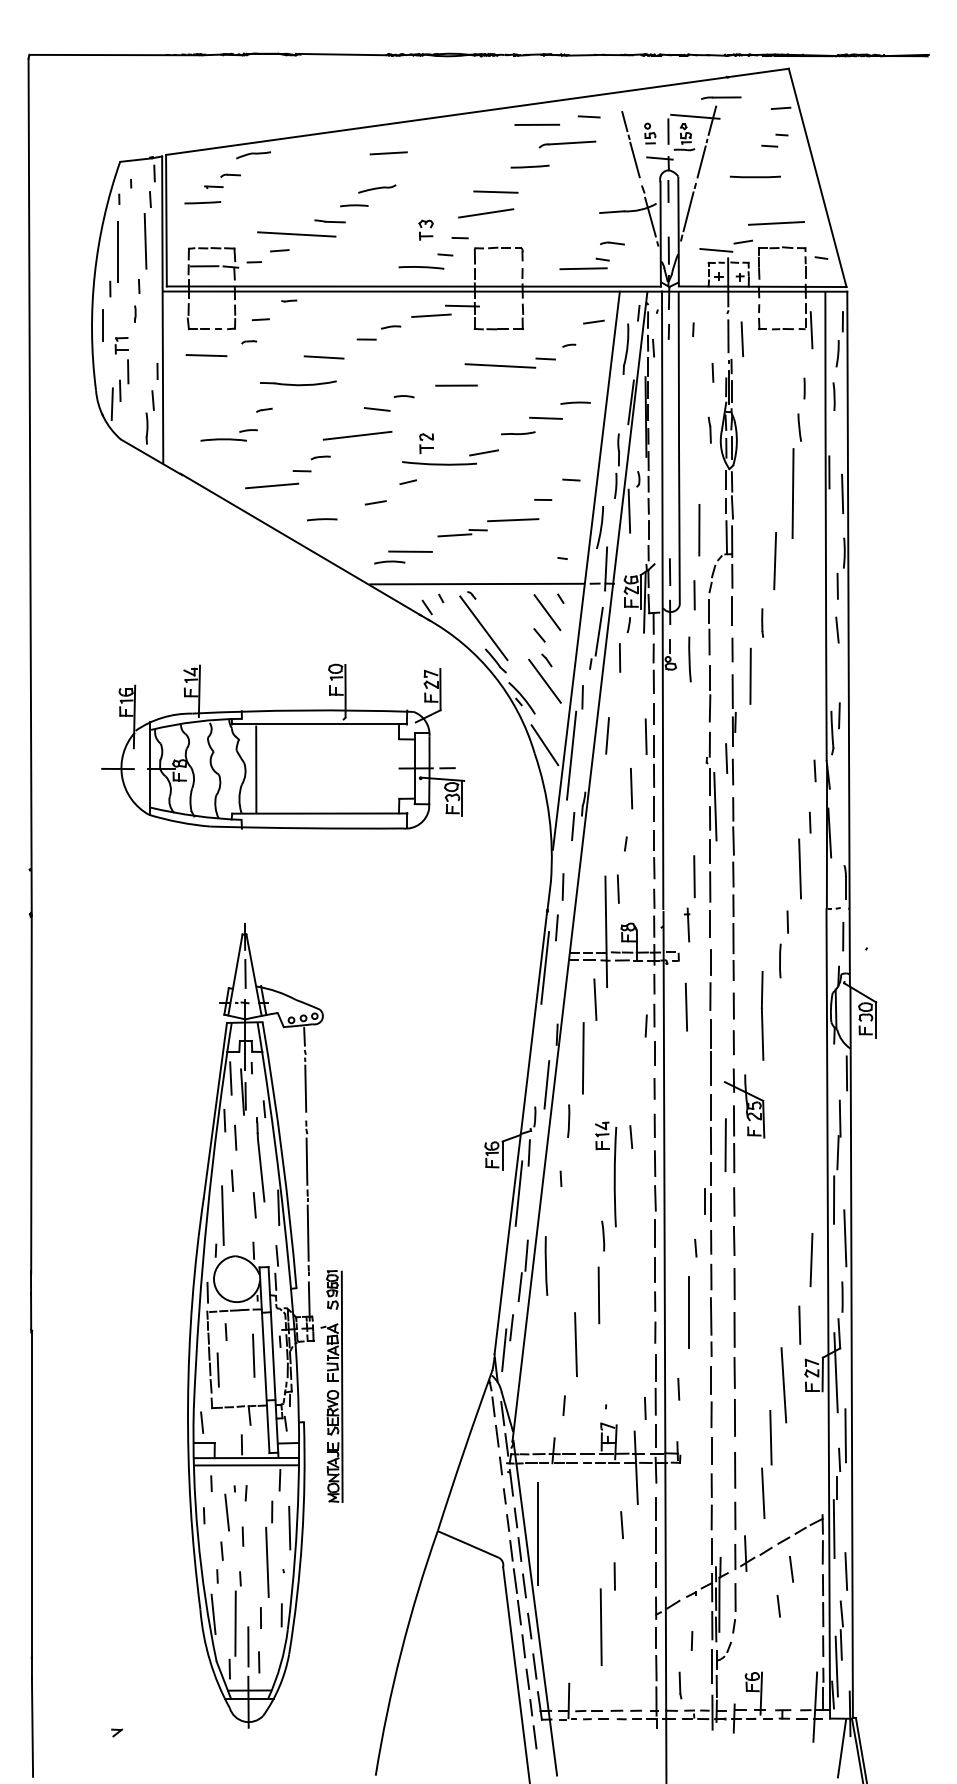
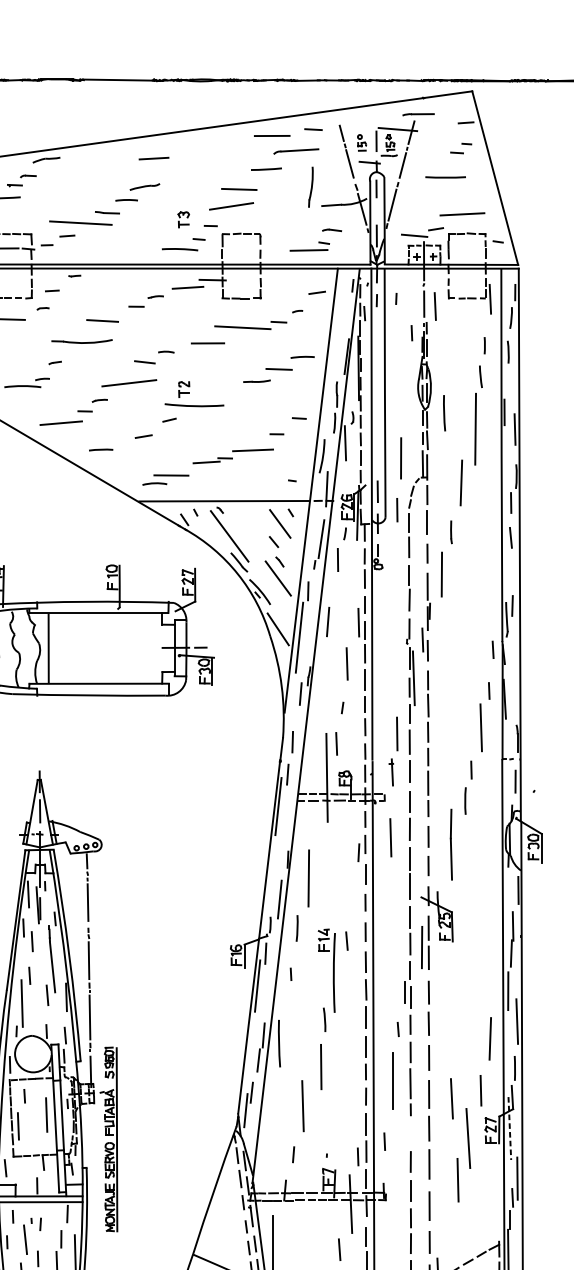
part: (625, 348) -> (310, 186), moved
line: (709, 429) -> (409, 378), removed
line: (484, 452) -> (230, 396), removed
line: (689, 659) -> (444, 413), moved
line: (595, 999) -> (318, 831), removed
line: (836, 1372) -> (510, 1128), solid -> dashed
line: (711, 1380) -> (410, 1134), removed
line: (763, 1492) -> (452, 1098), moved

